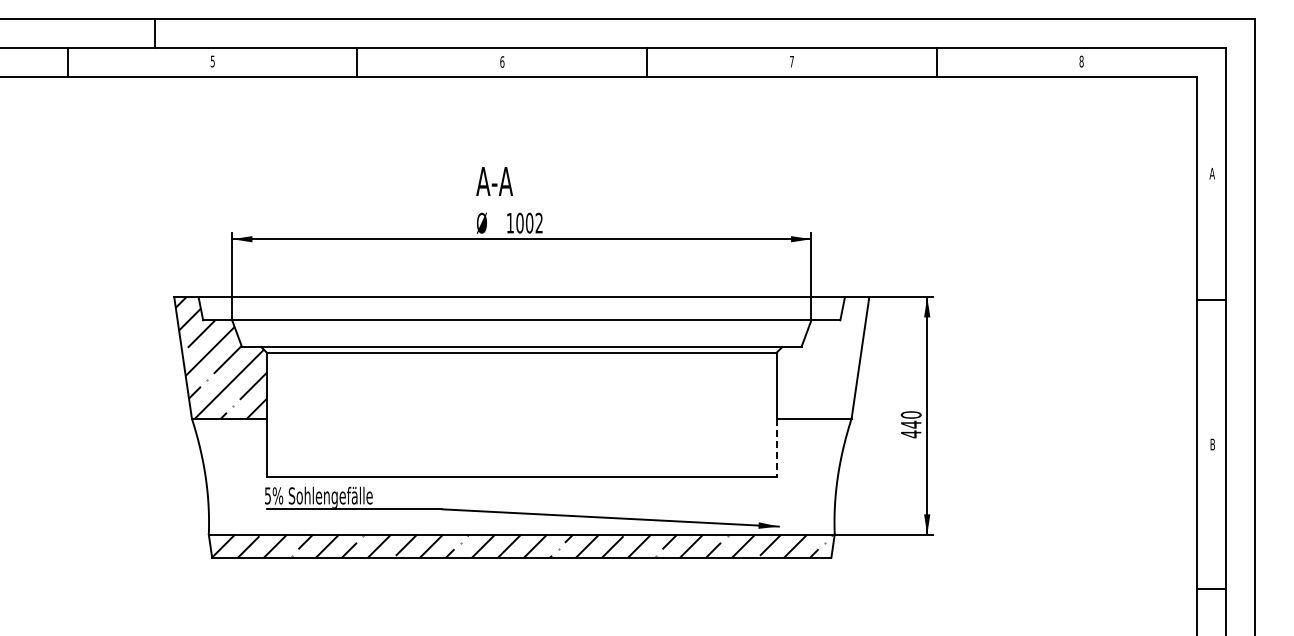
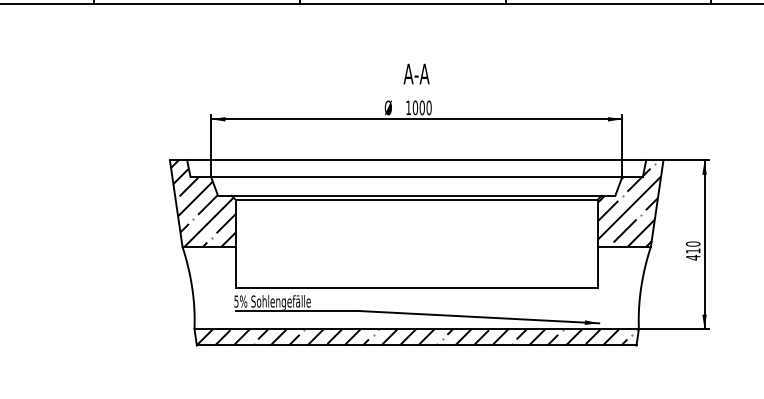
text: (494, 181) -> (416, 74), moved
text: (539, 222) -> (429, 107), 1002 -> 1000
hatch: (821, 360) -> (629, 205), added
text: (911, 424) -> (693, 250), 440 -> 410
line: (776, 447) -> (597, 267), dashed -> solid

